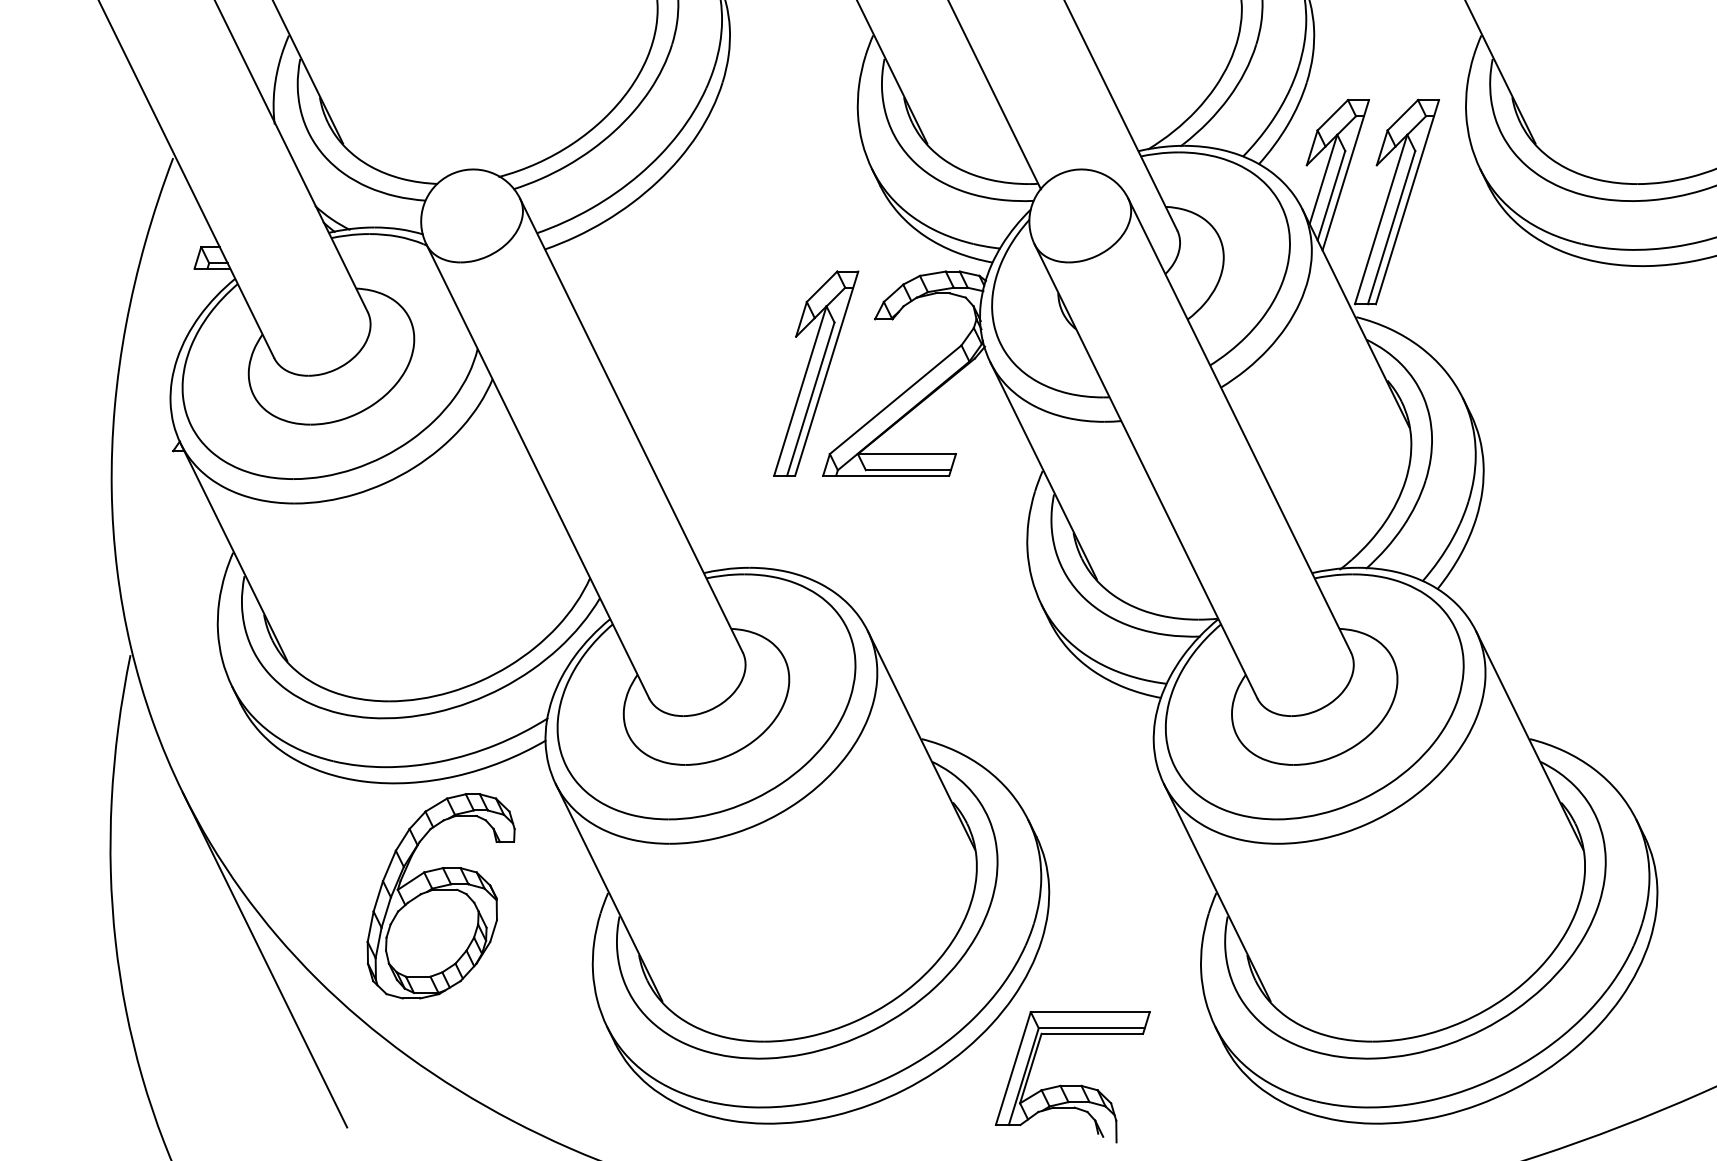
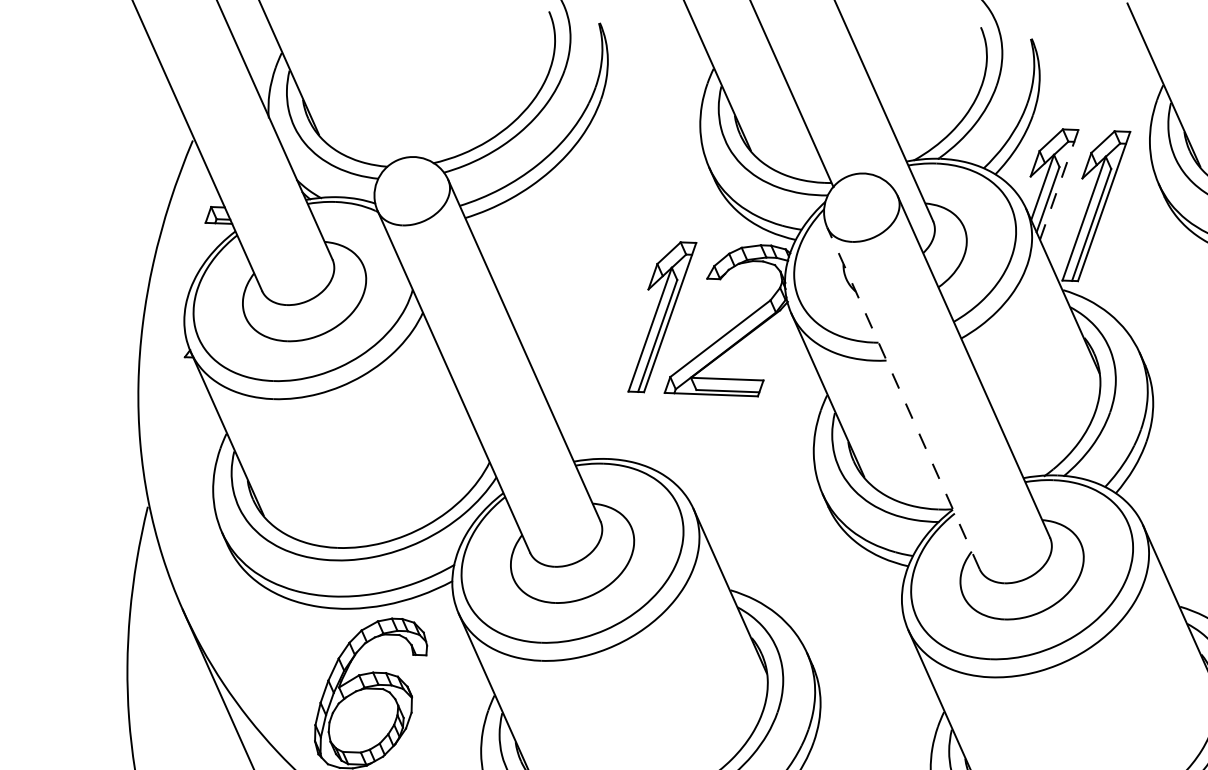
line: (1345, 175) -> (1058, 185), solid -> dashed
line: (1146, 471) -> (903, 398), solid -> dashed

